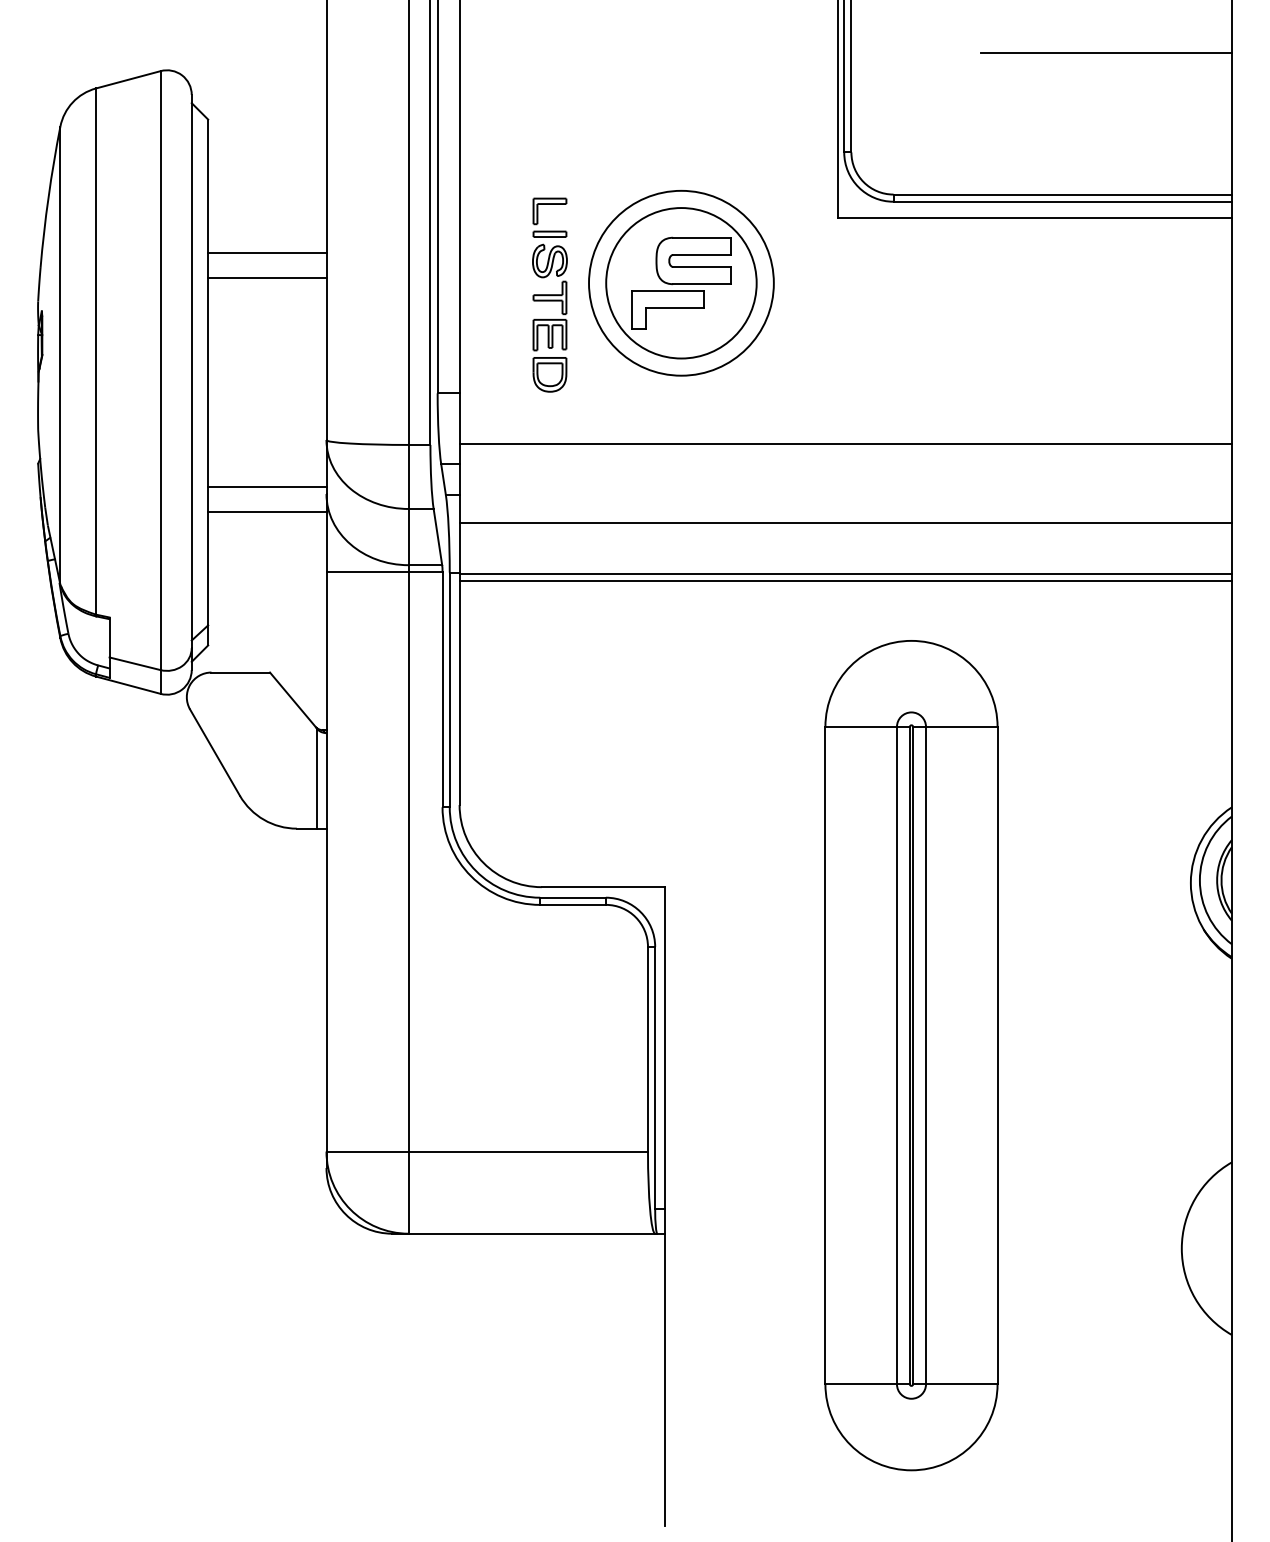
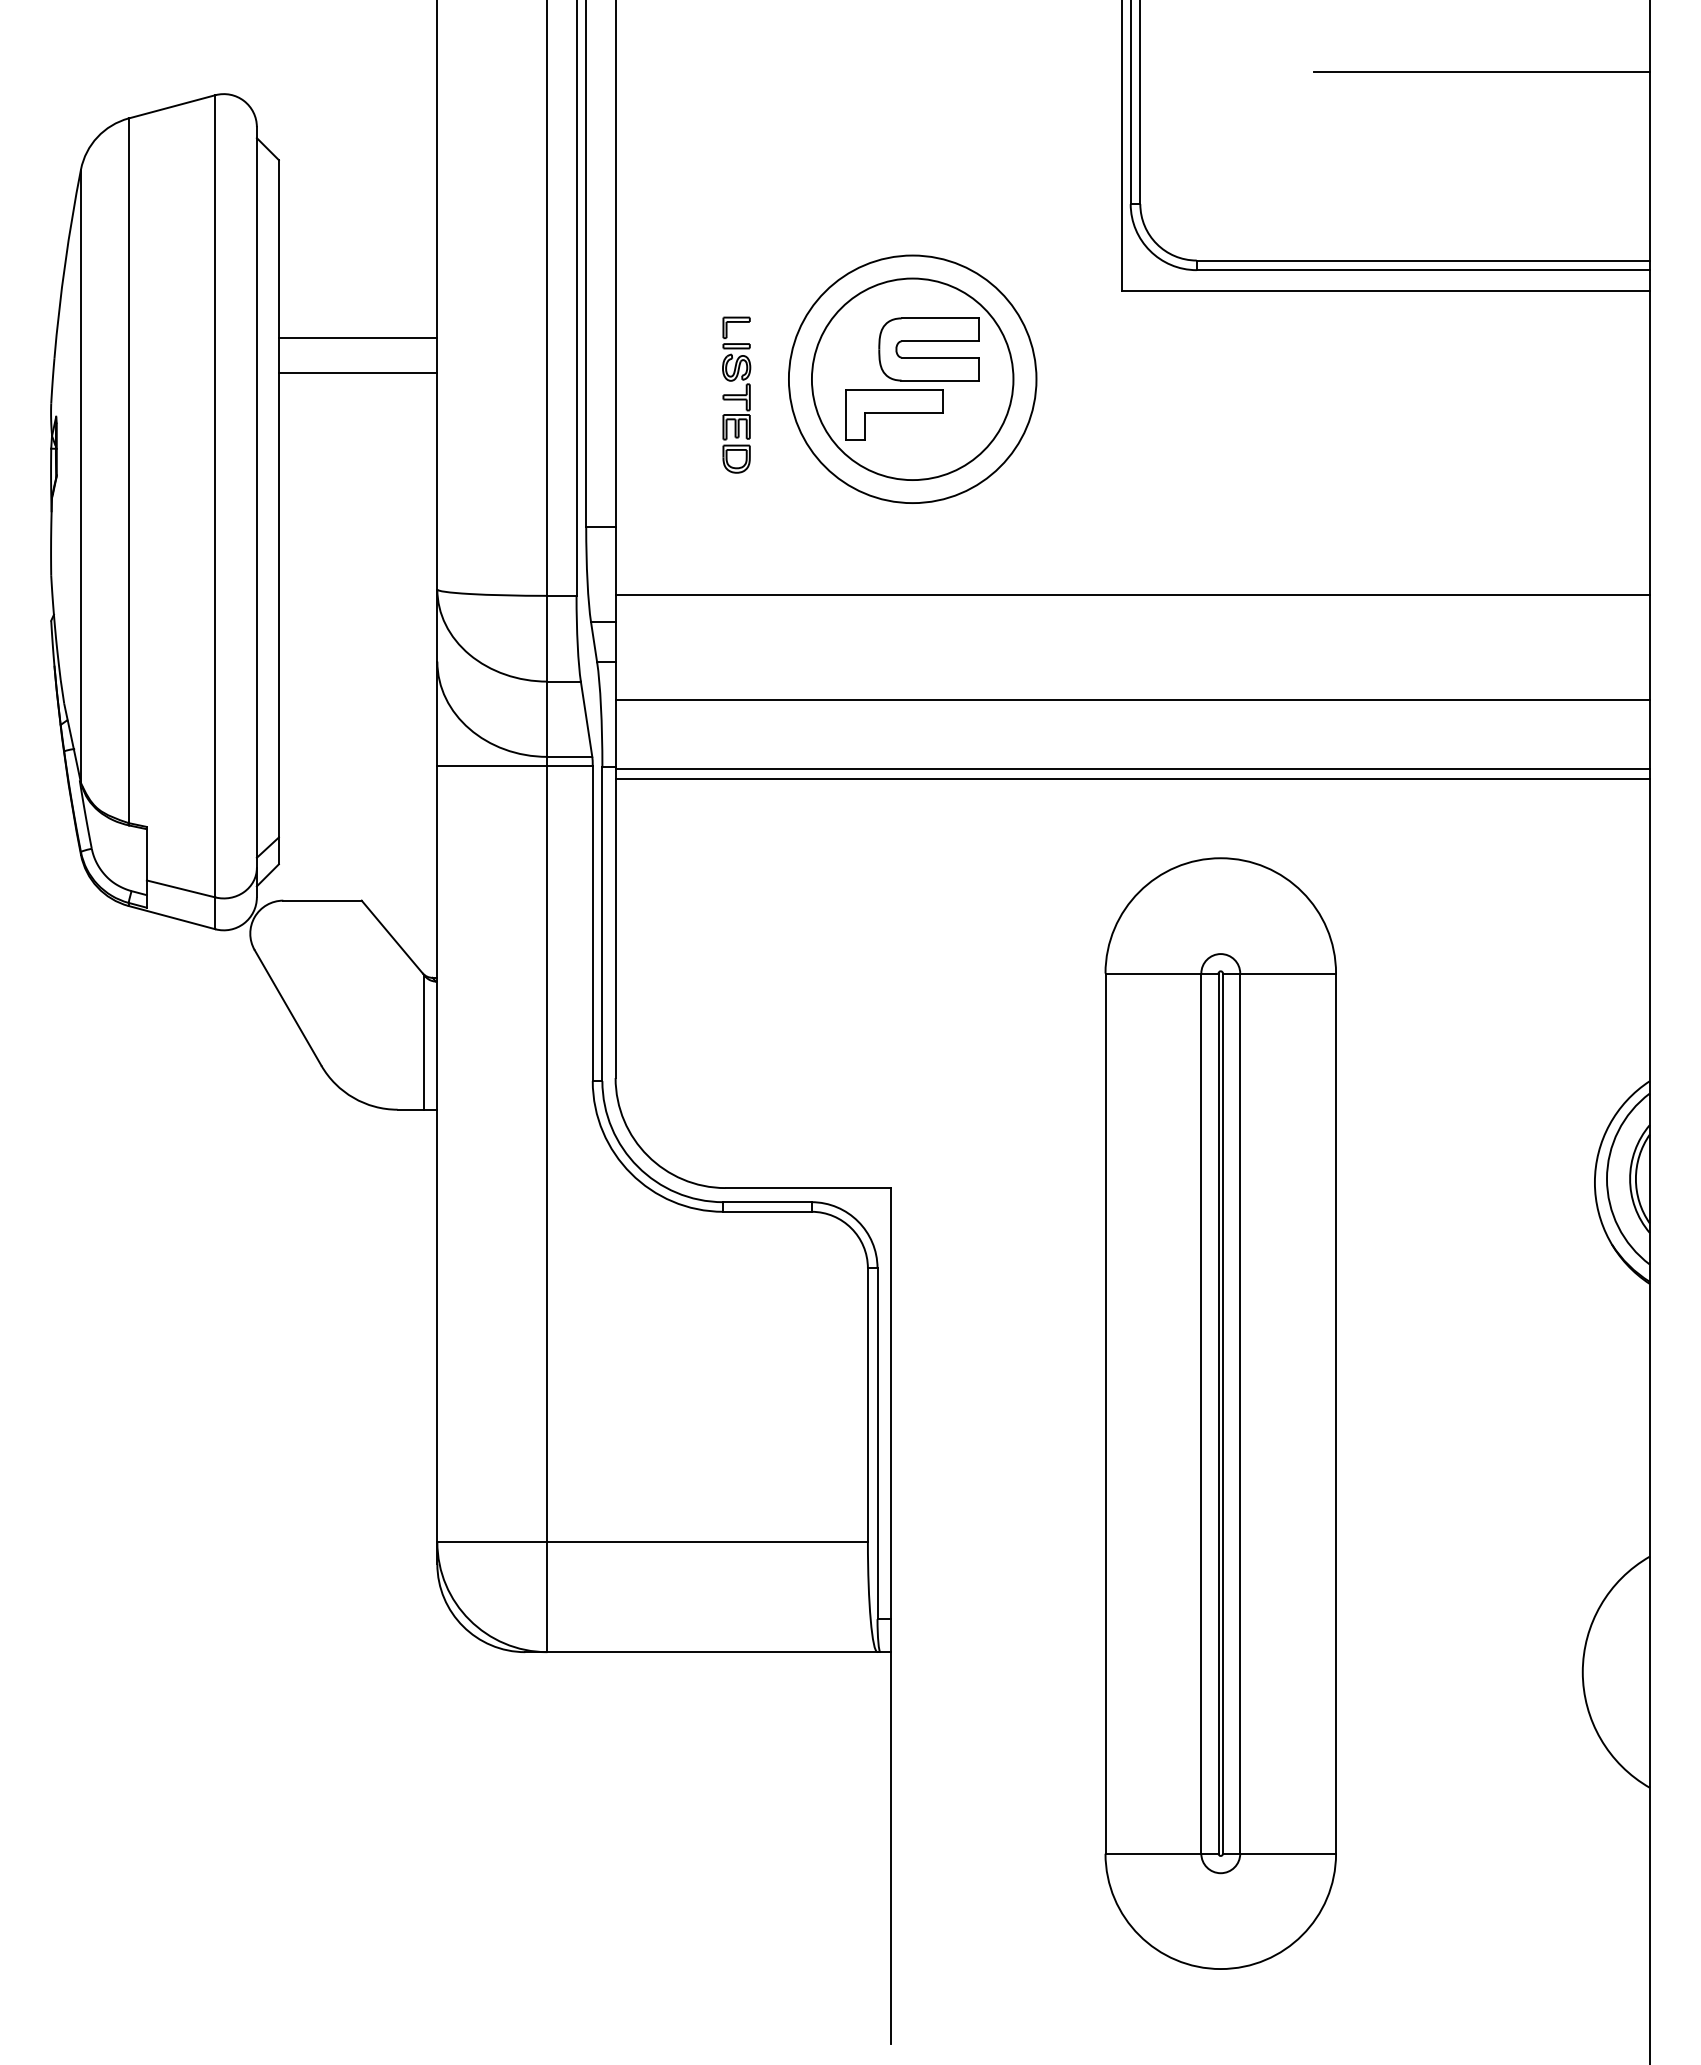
part: (549, 294) -> (735, 394), size x0.6
line: (267, 486) -> (358, 651), removed
line: (267, 512) -> (358, 686), removed

